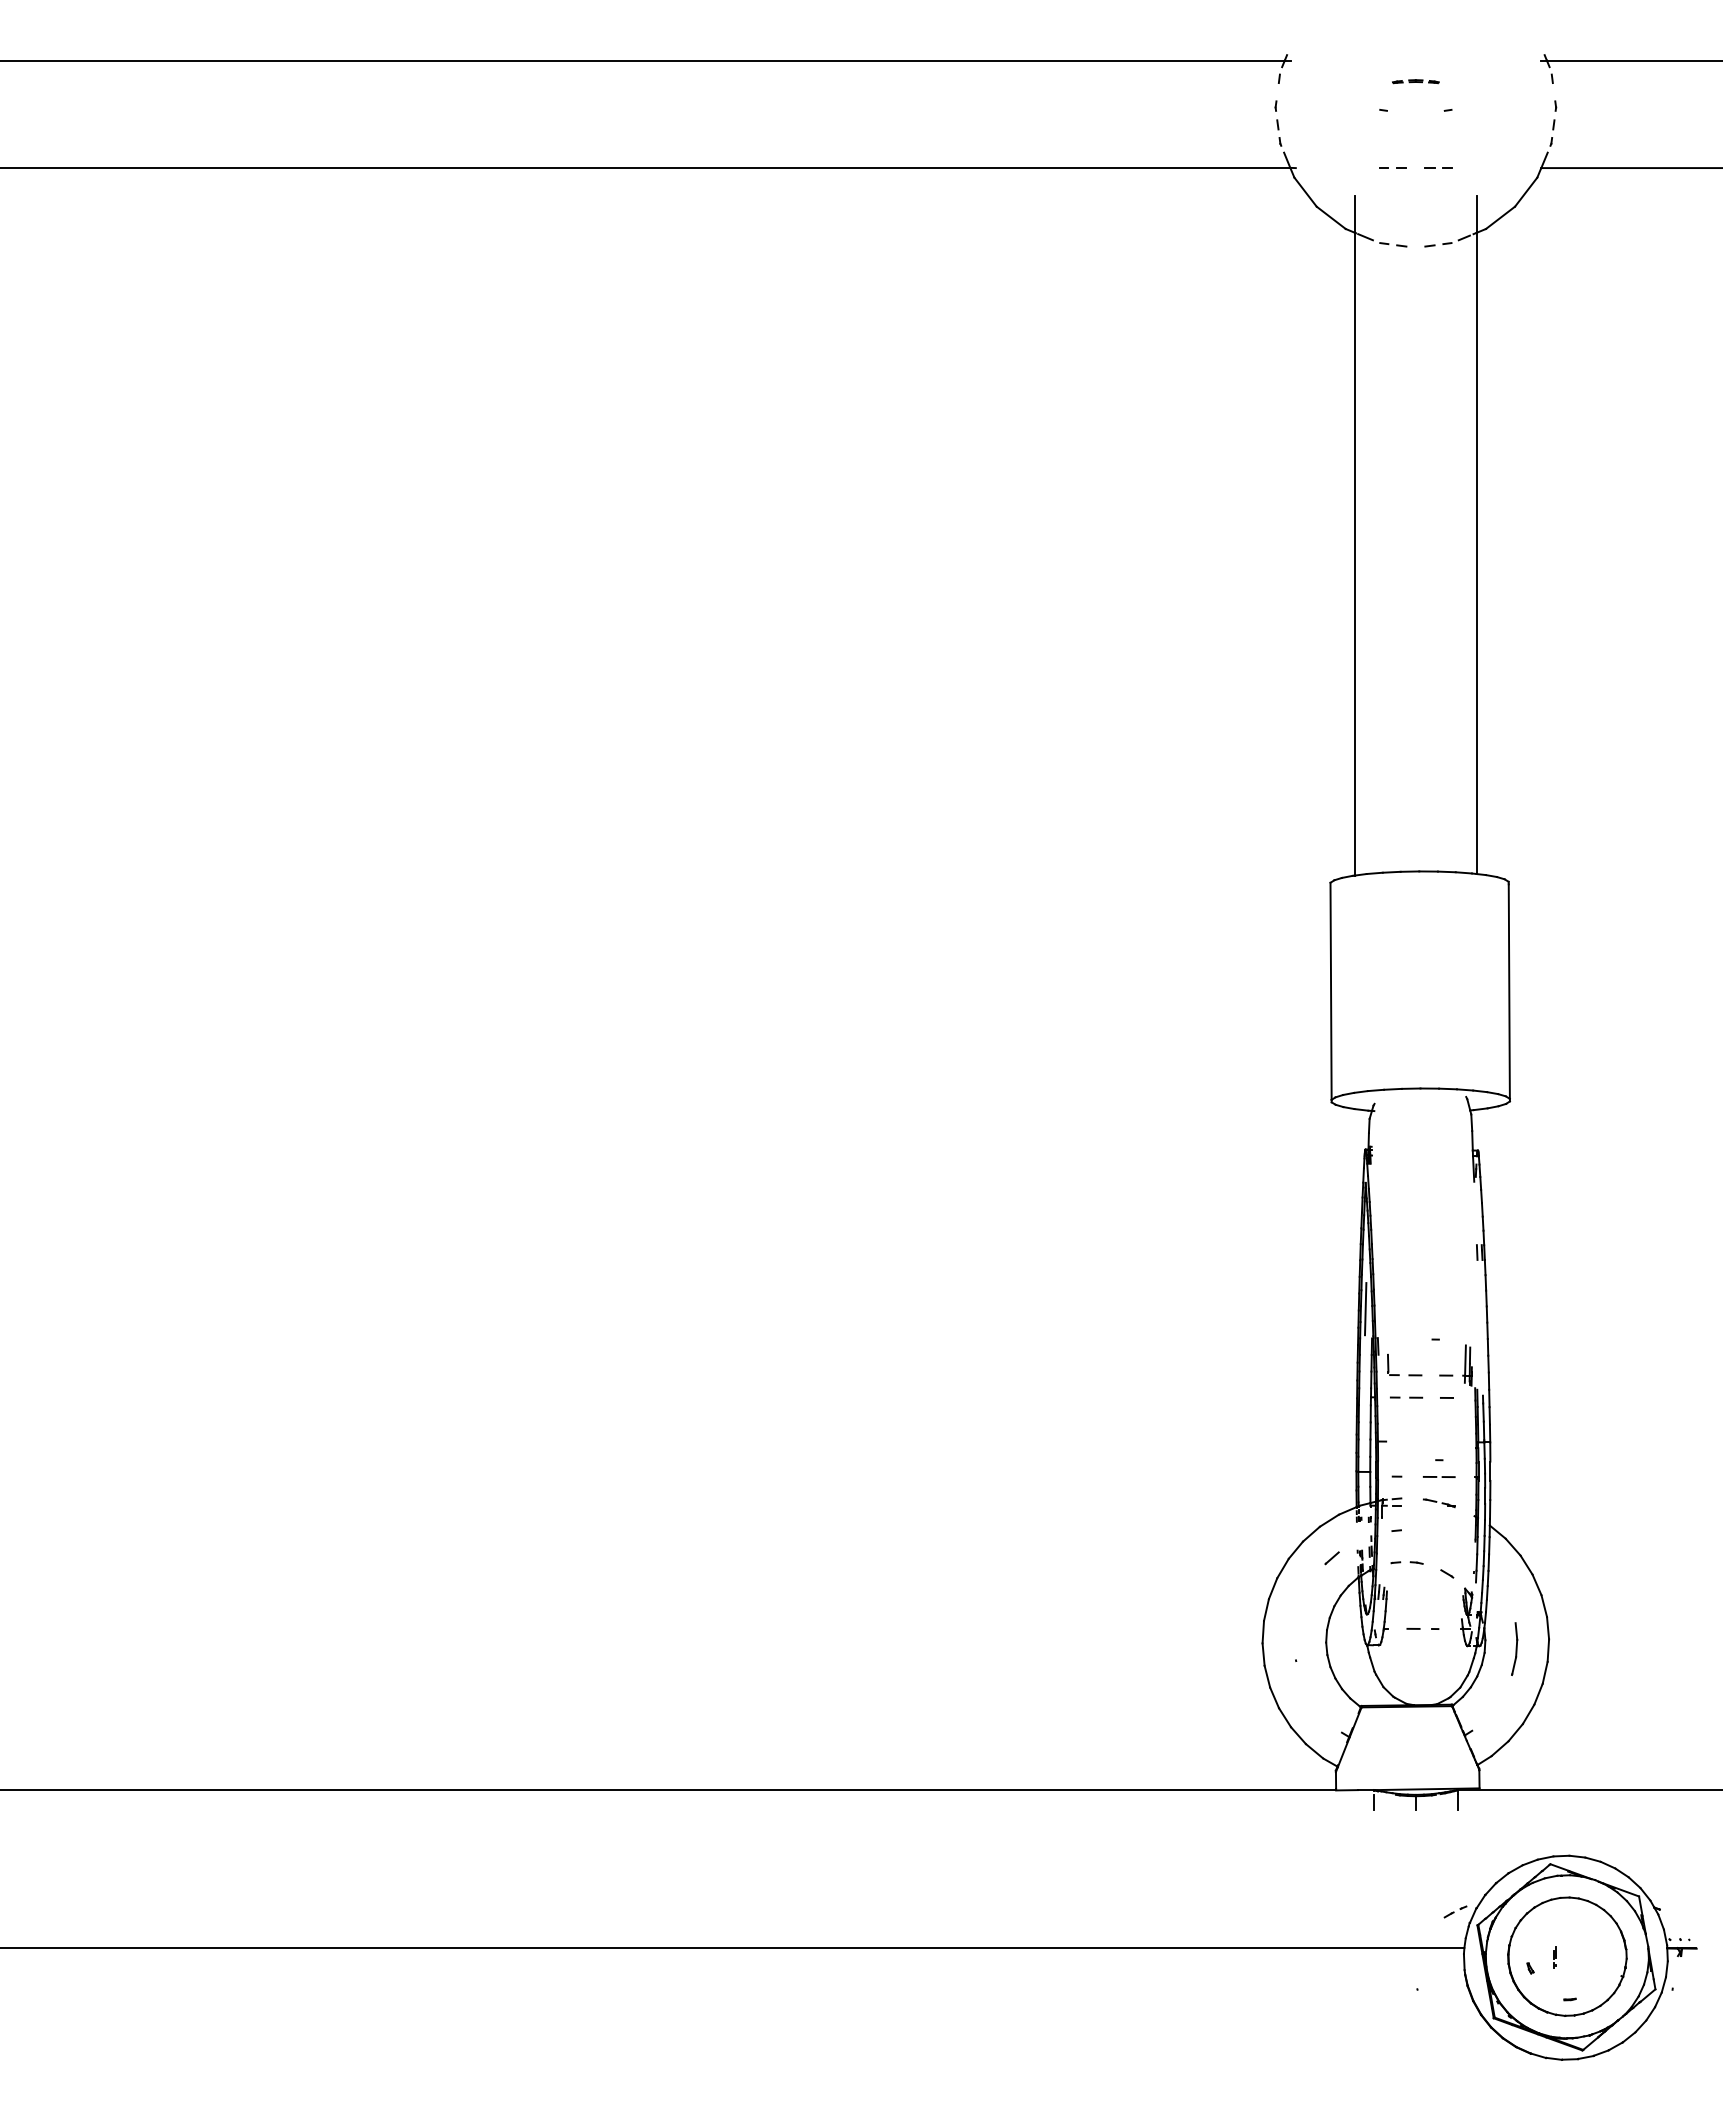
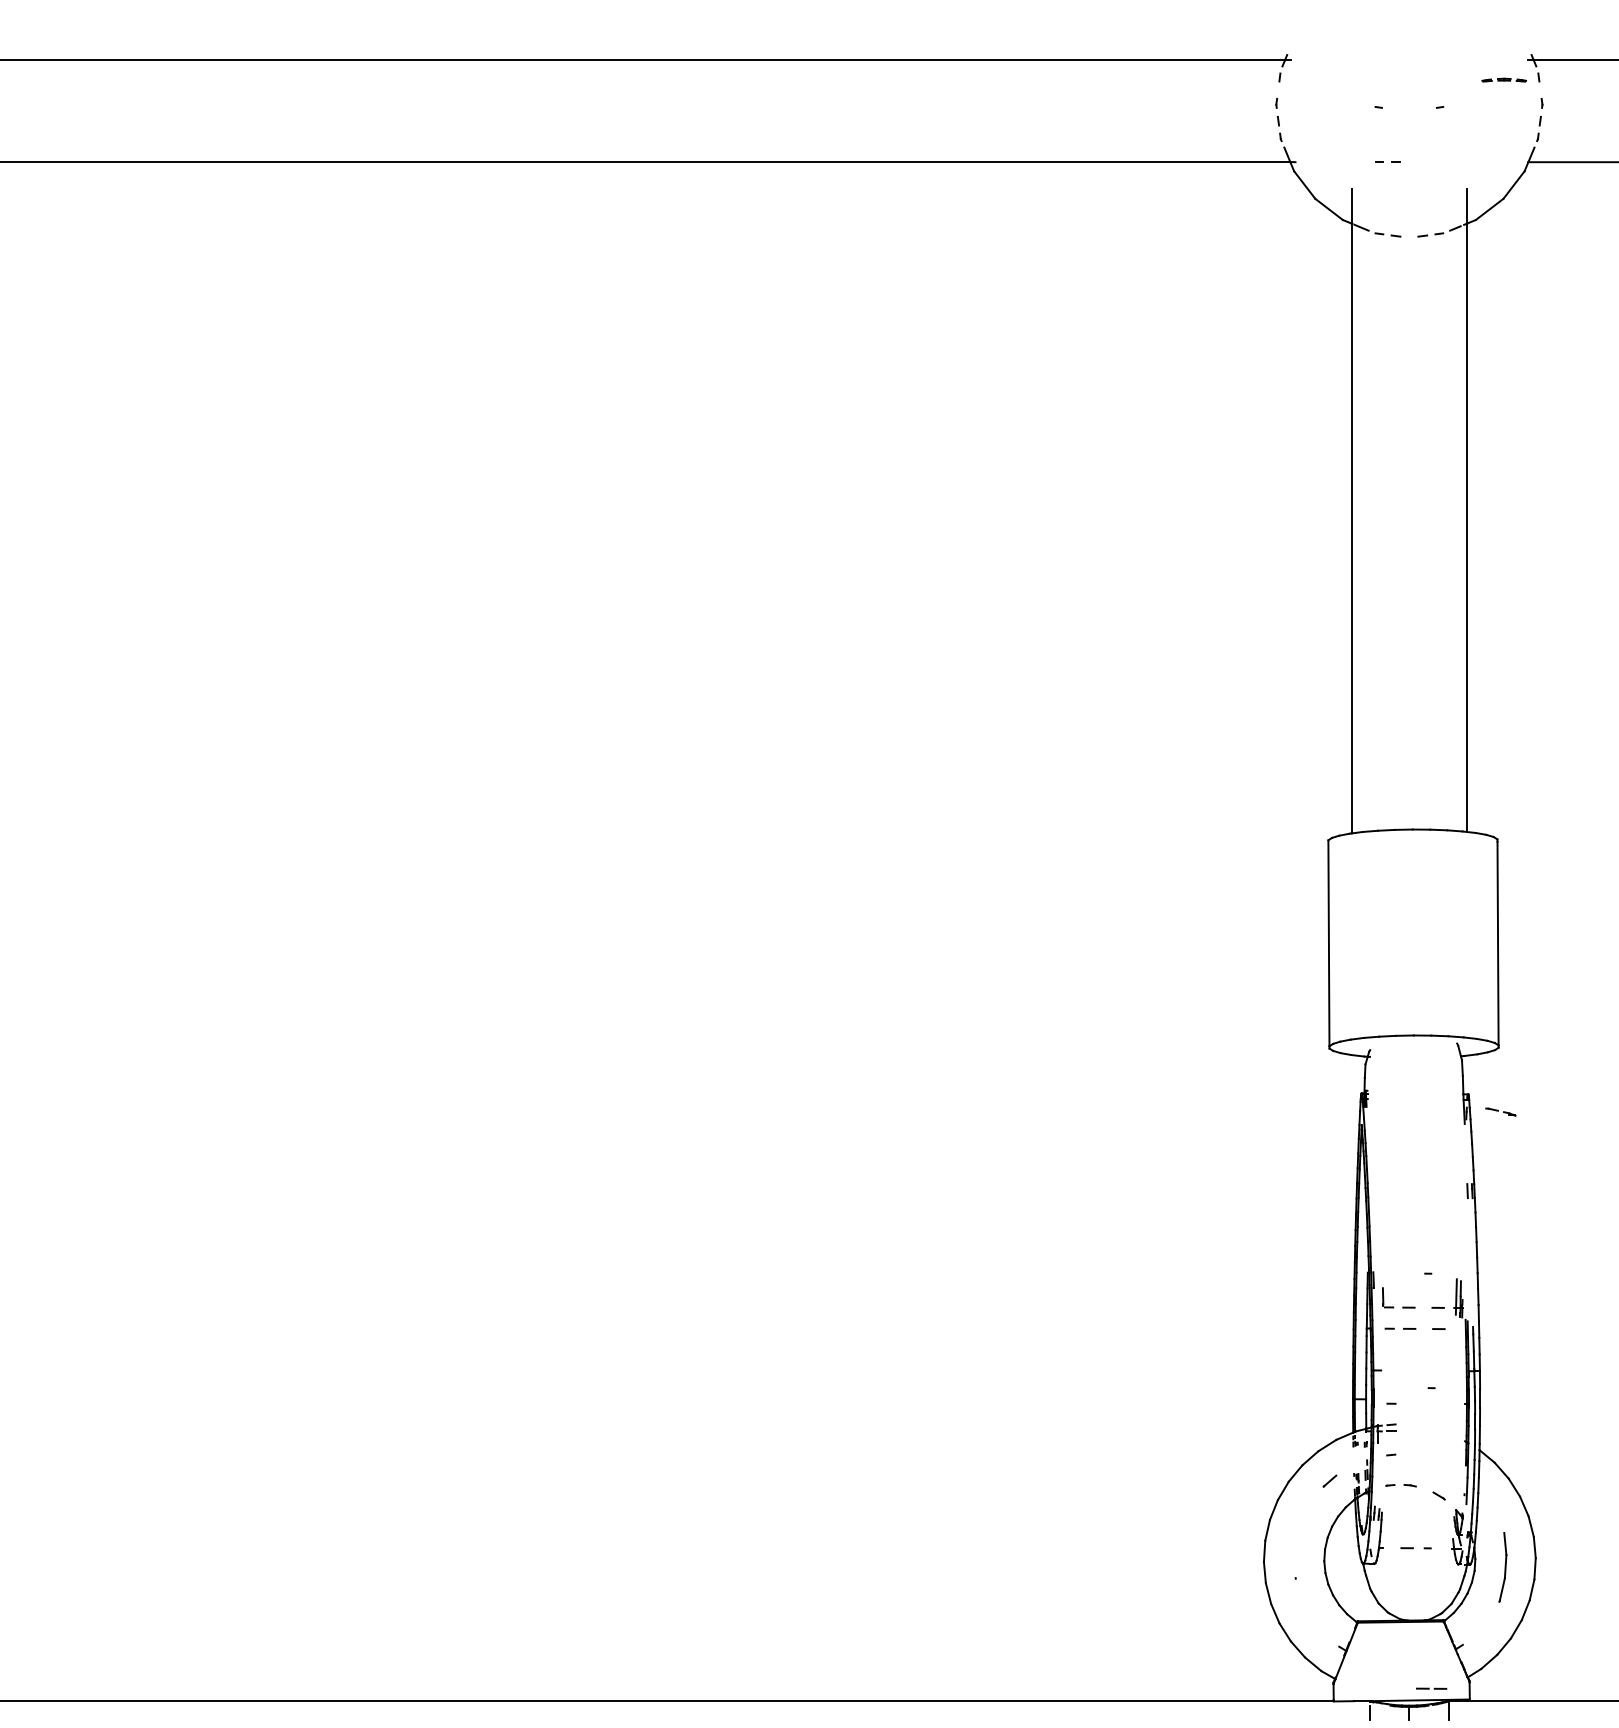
part: (1415, 81) -> (1503, 80), moved
line: (1435, 167) -> (1428, 161), removed
line: (1365, 1309) -> (1361, 1245), removed
line: (1437, 1476) -> (1429, 1688), moved
part: (1438, 1503) -> (1500, 1112), moved
part: (1514, 1648) -> (1502, 1566), size x1.4

